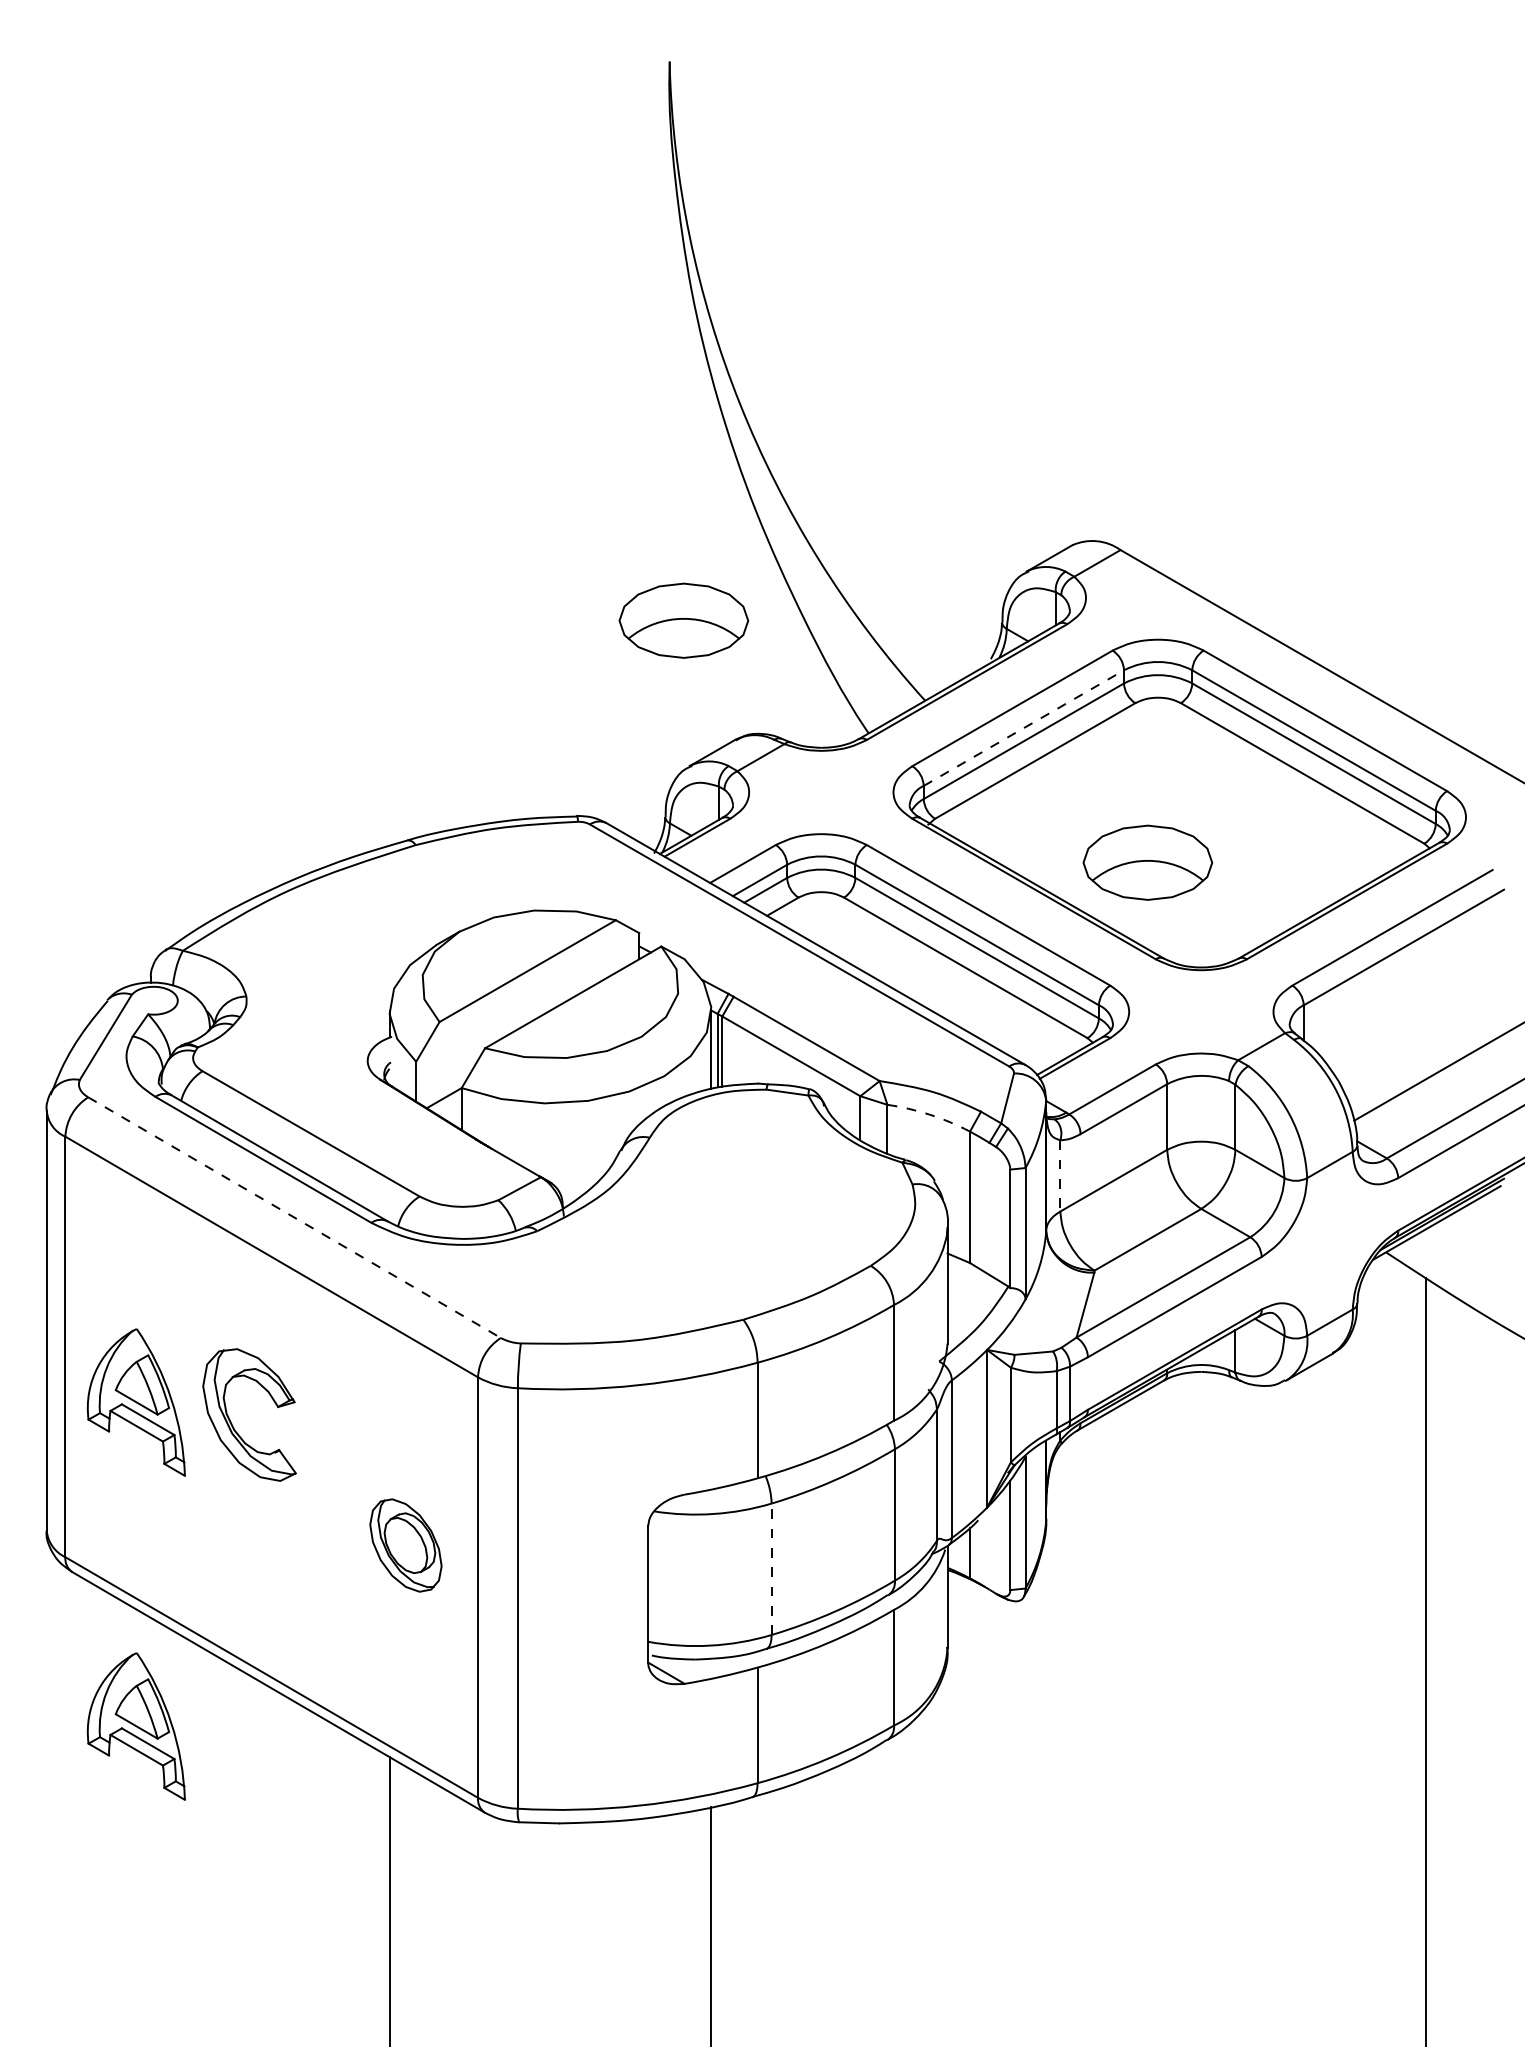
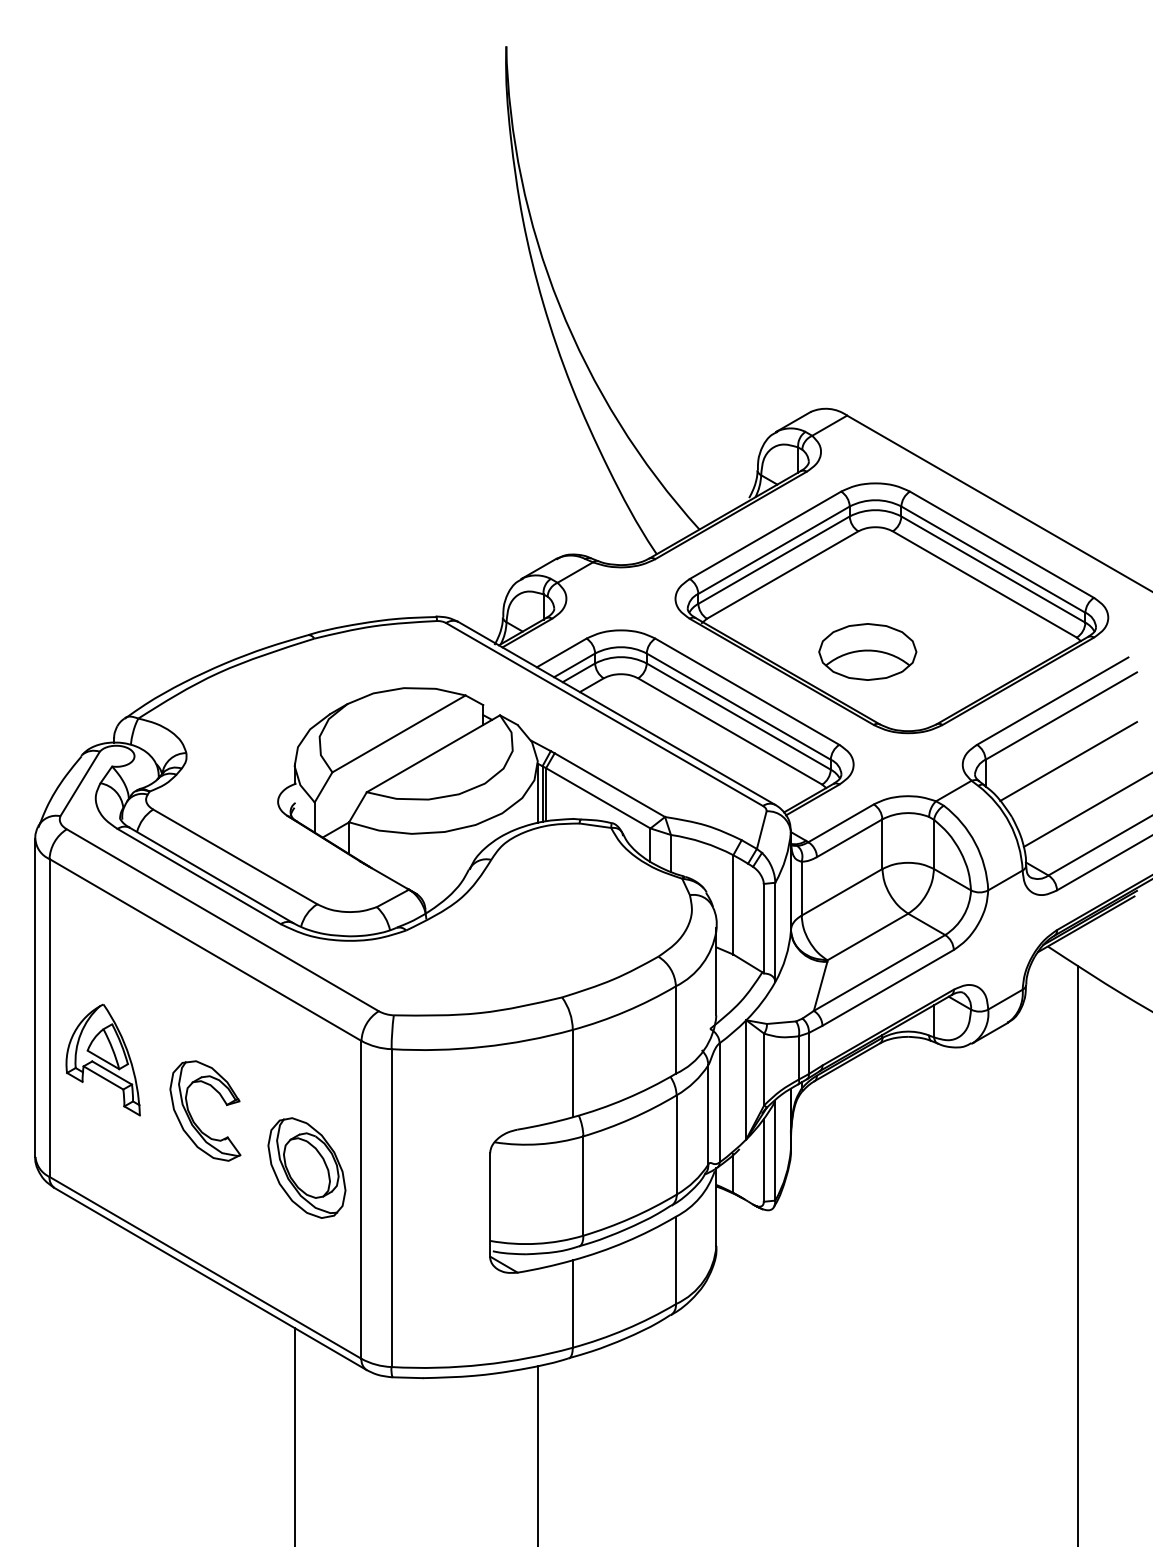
part: (683, 620) -> (516, 468), removed
line: (1023, 728) -> (773, 550), dashed -> solid
line: (1413, 1007) -> (1068, 761), added
arc: (929, 1114) -> (702, 842), dashed -> solid
line: (1060, 1175) -> (801, 888), dashed -> solid
line: (294, 1217) -> (222, 920), dashed -> solid
part: (232, 1423) -> (192, 1117), moved
part: (405, 1545) -> (306, 1168), size x1.43
line: (771, 1569) -> (583, 1186), dashed -> solid
part: (135, 1726) -> (102, 1304), removed

